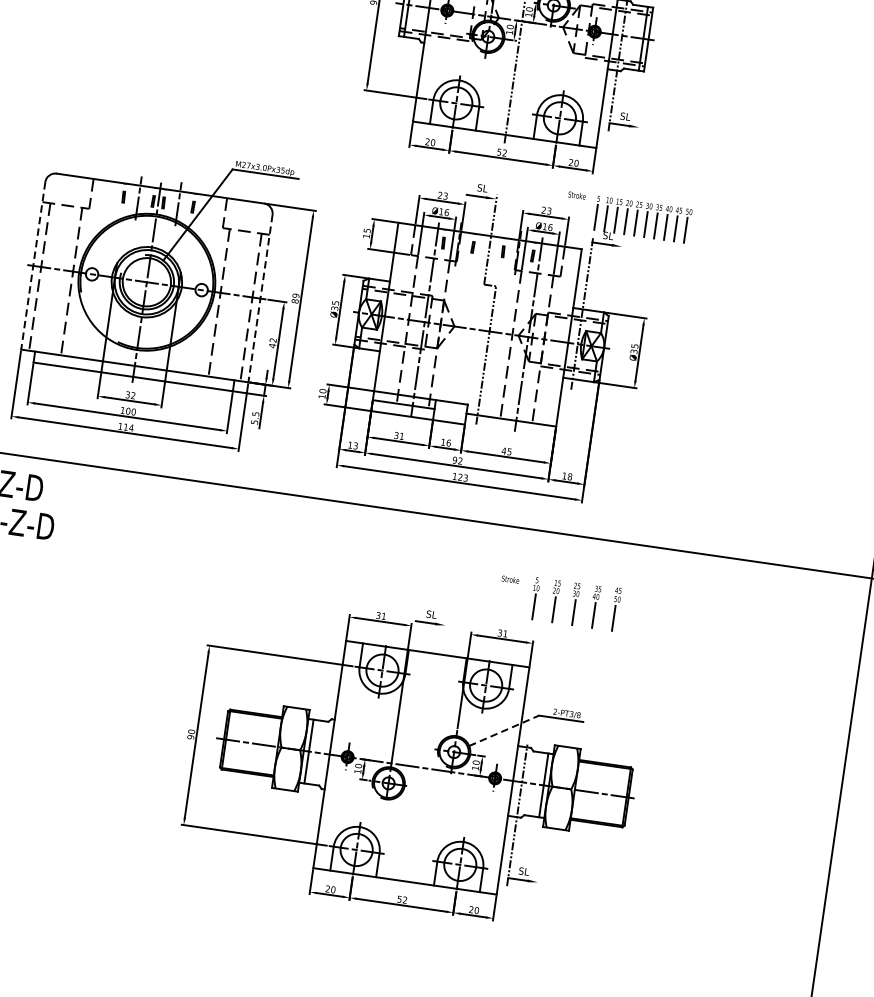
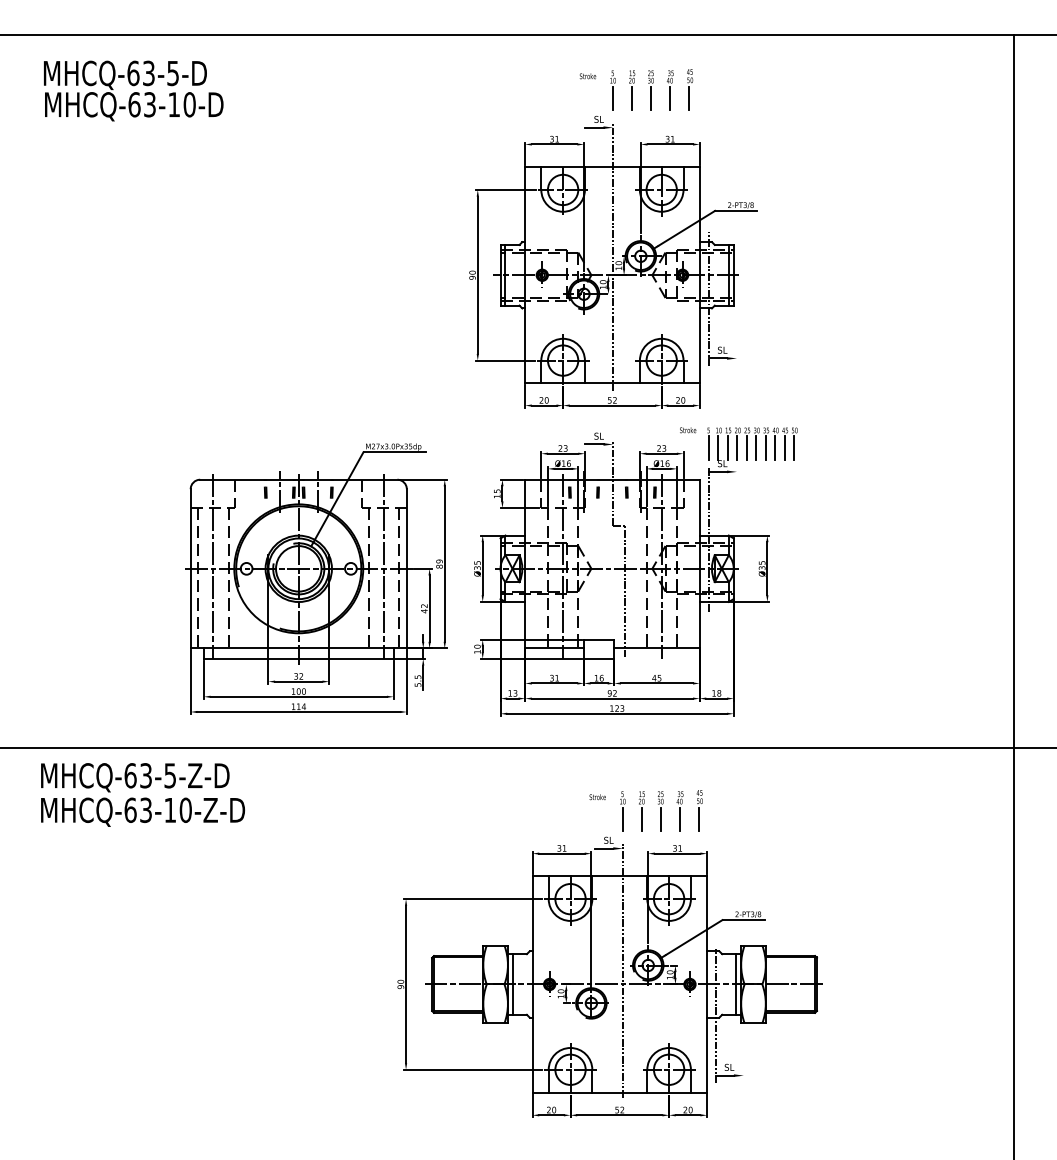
line: (33, 265) -> (190, 568), dashed -> solid
line: (57, 266) -> (213, 566), added
line: (237, 292) -> (384, 566), added
line: (260, 298) -> (406, 568), dashed -> solid
part: (558, 600) -> (645, 810), moved
line: (503, 730) -> (691, 938), dashed -> solid
line: (427, 753) -> (623, 970), added

